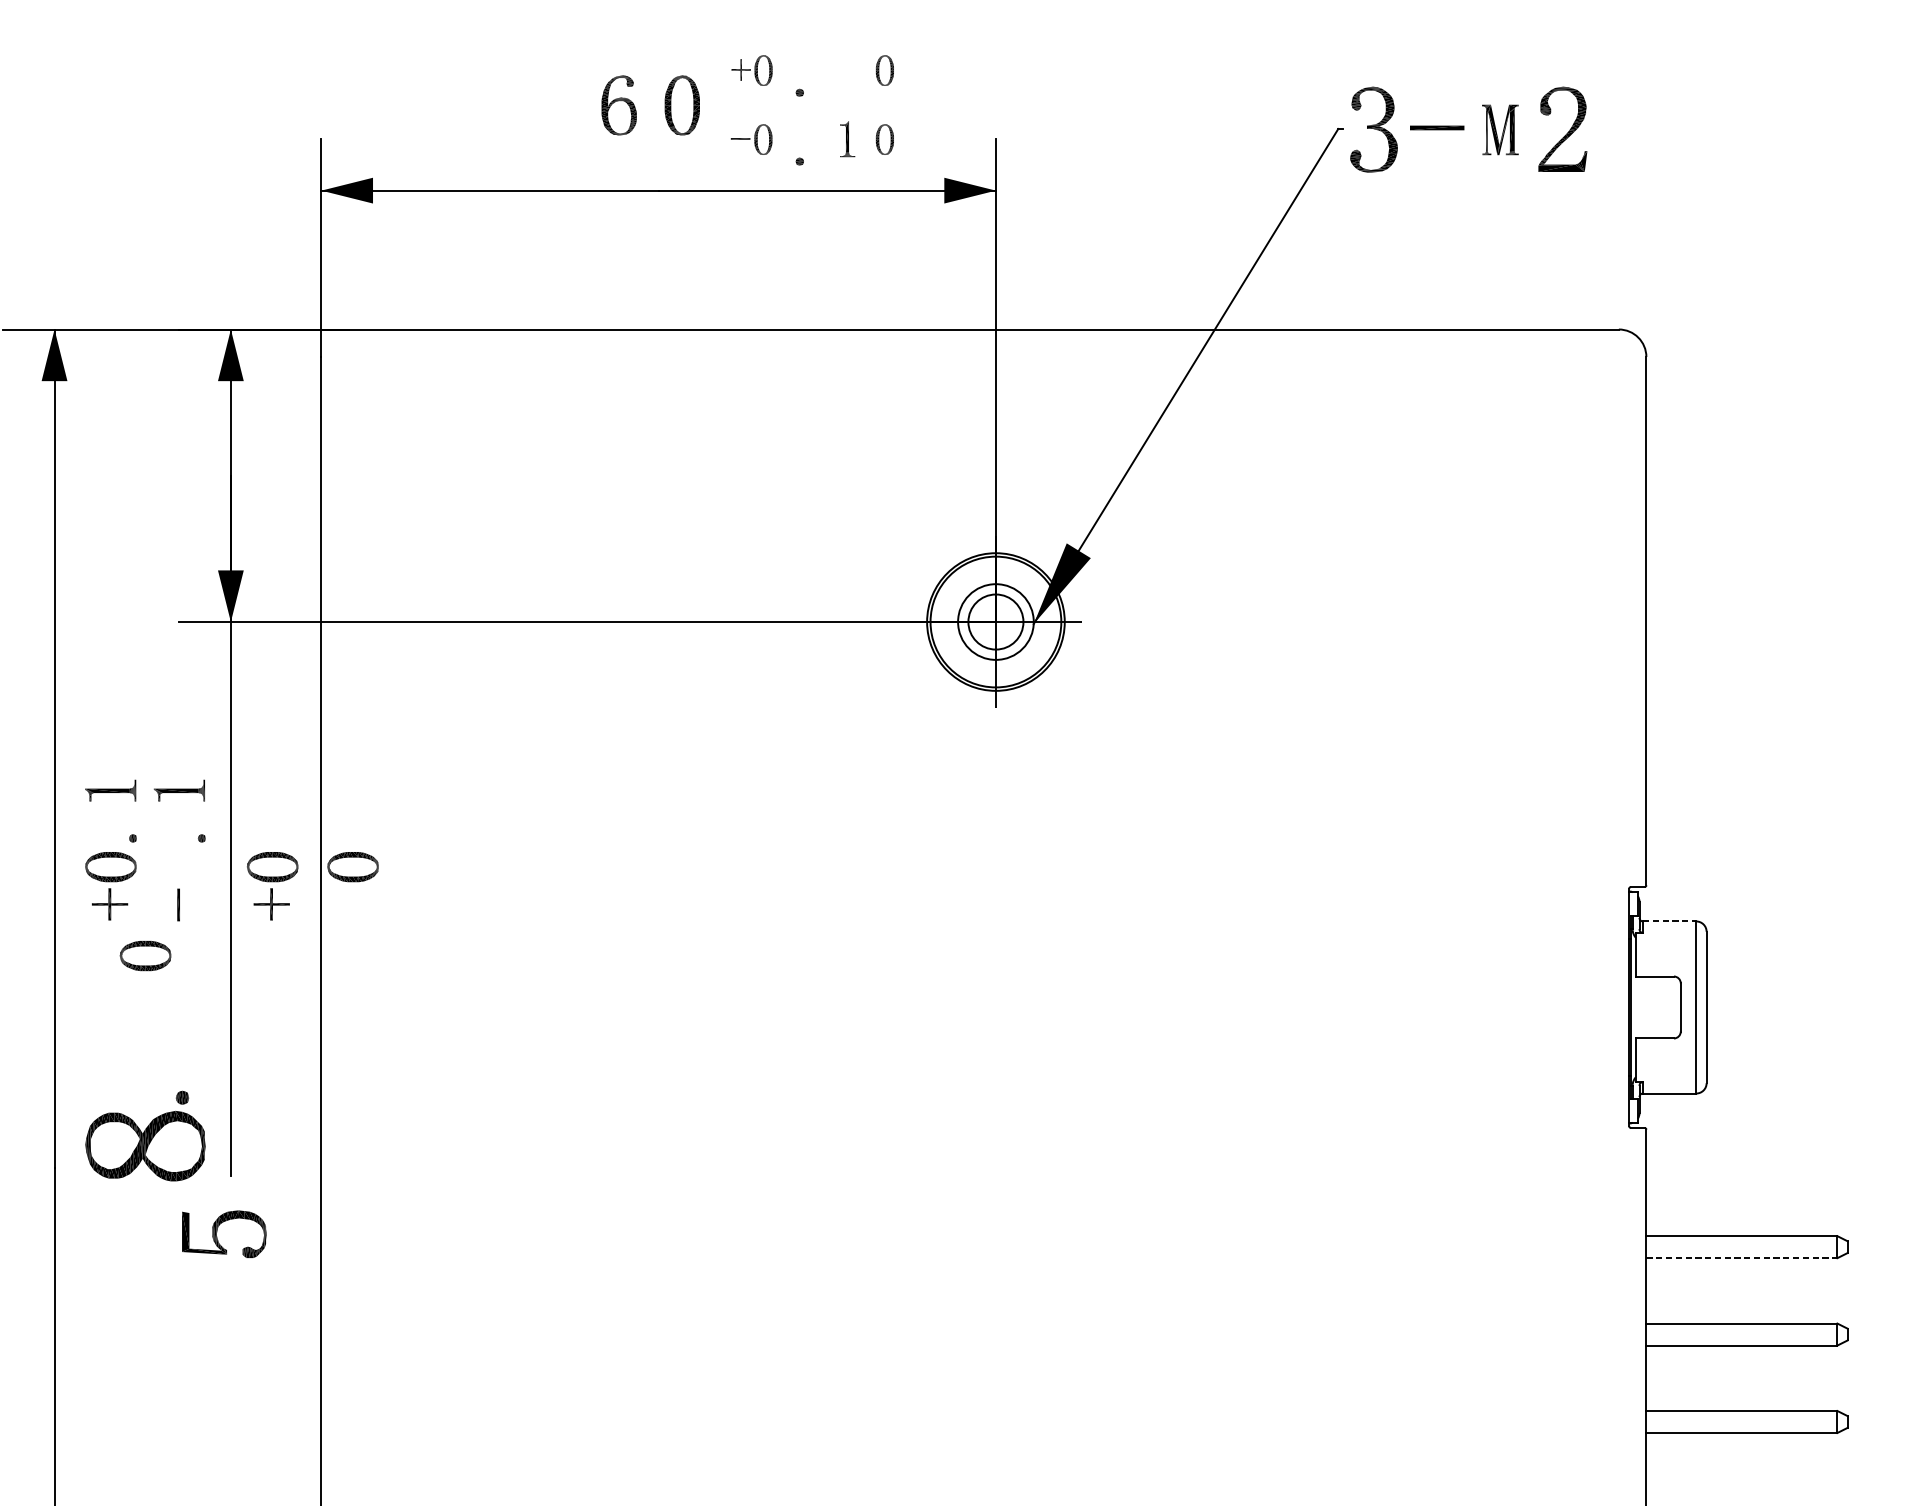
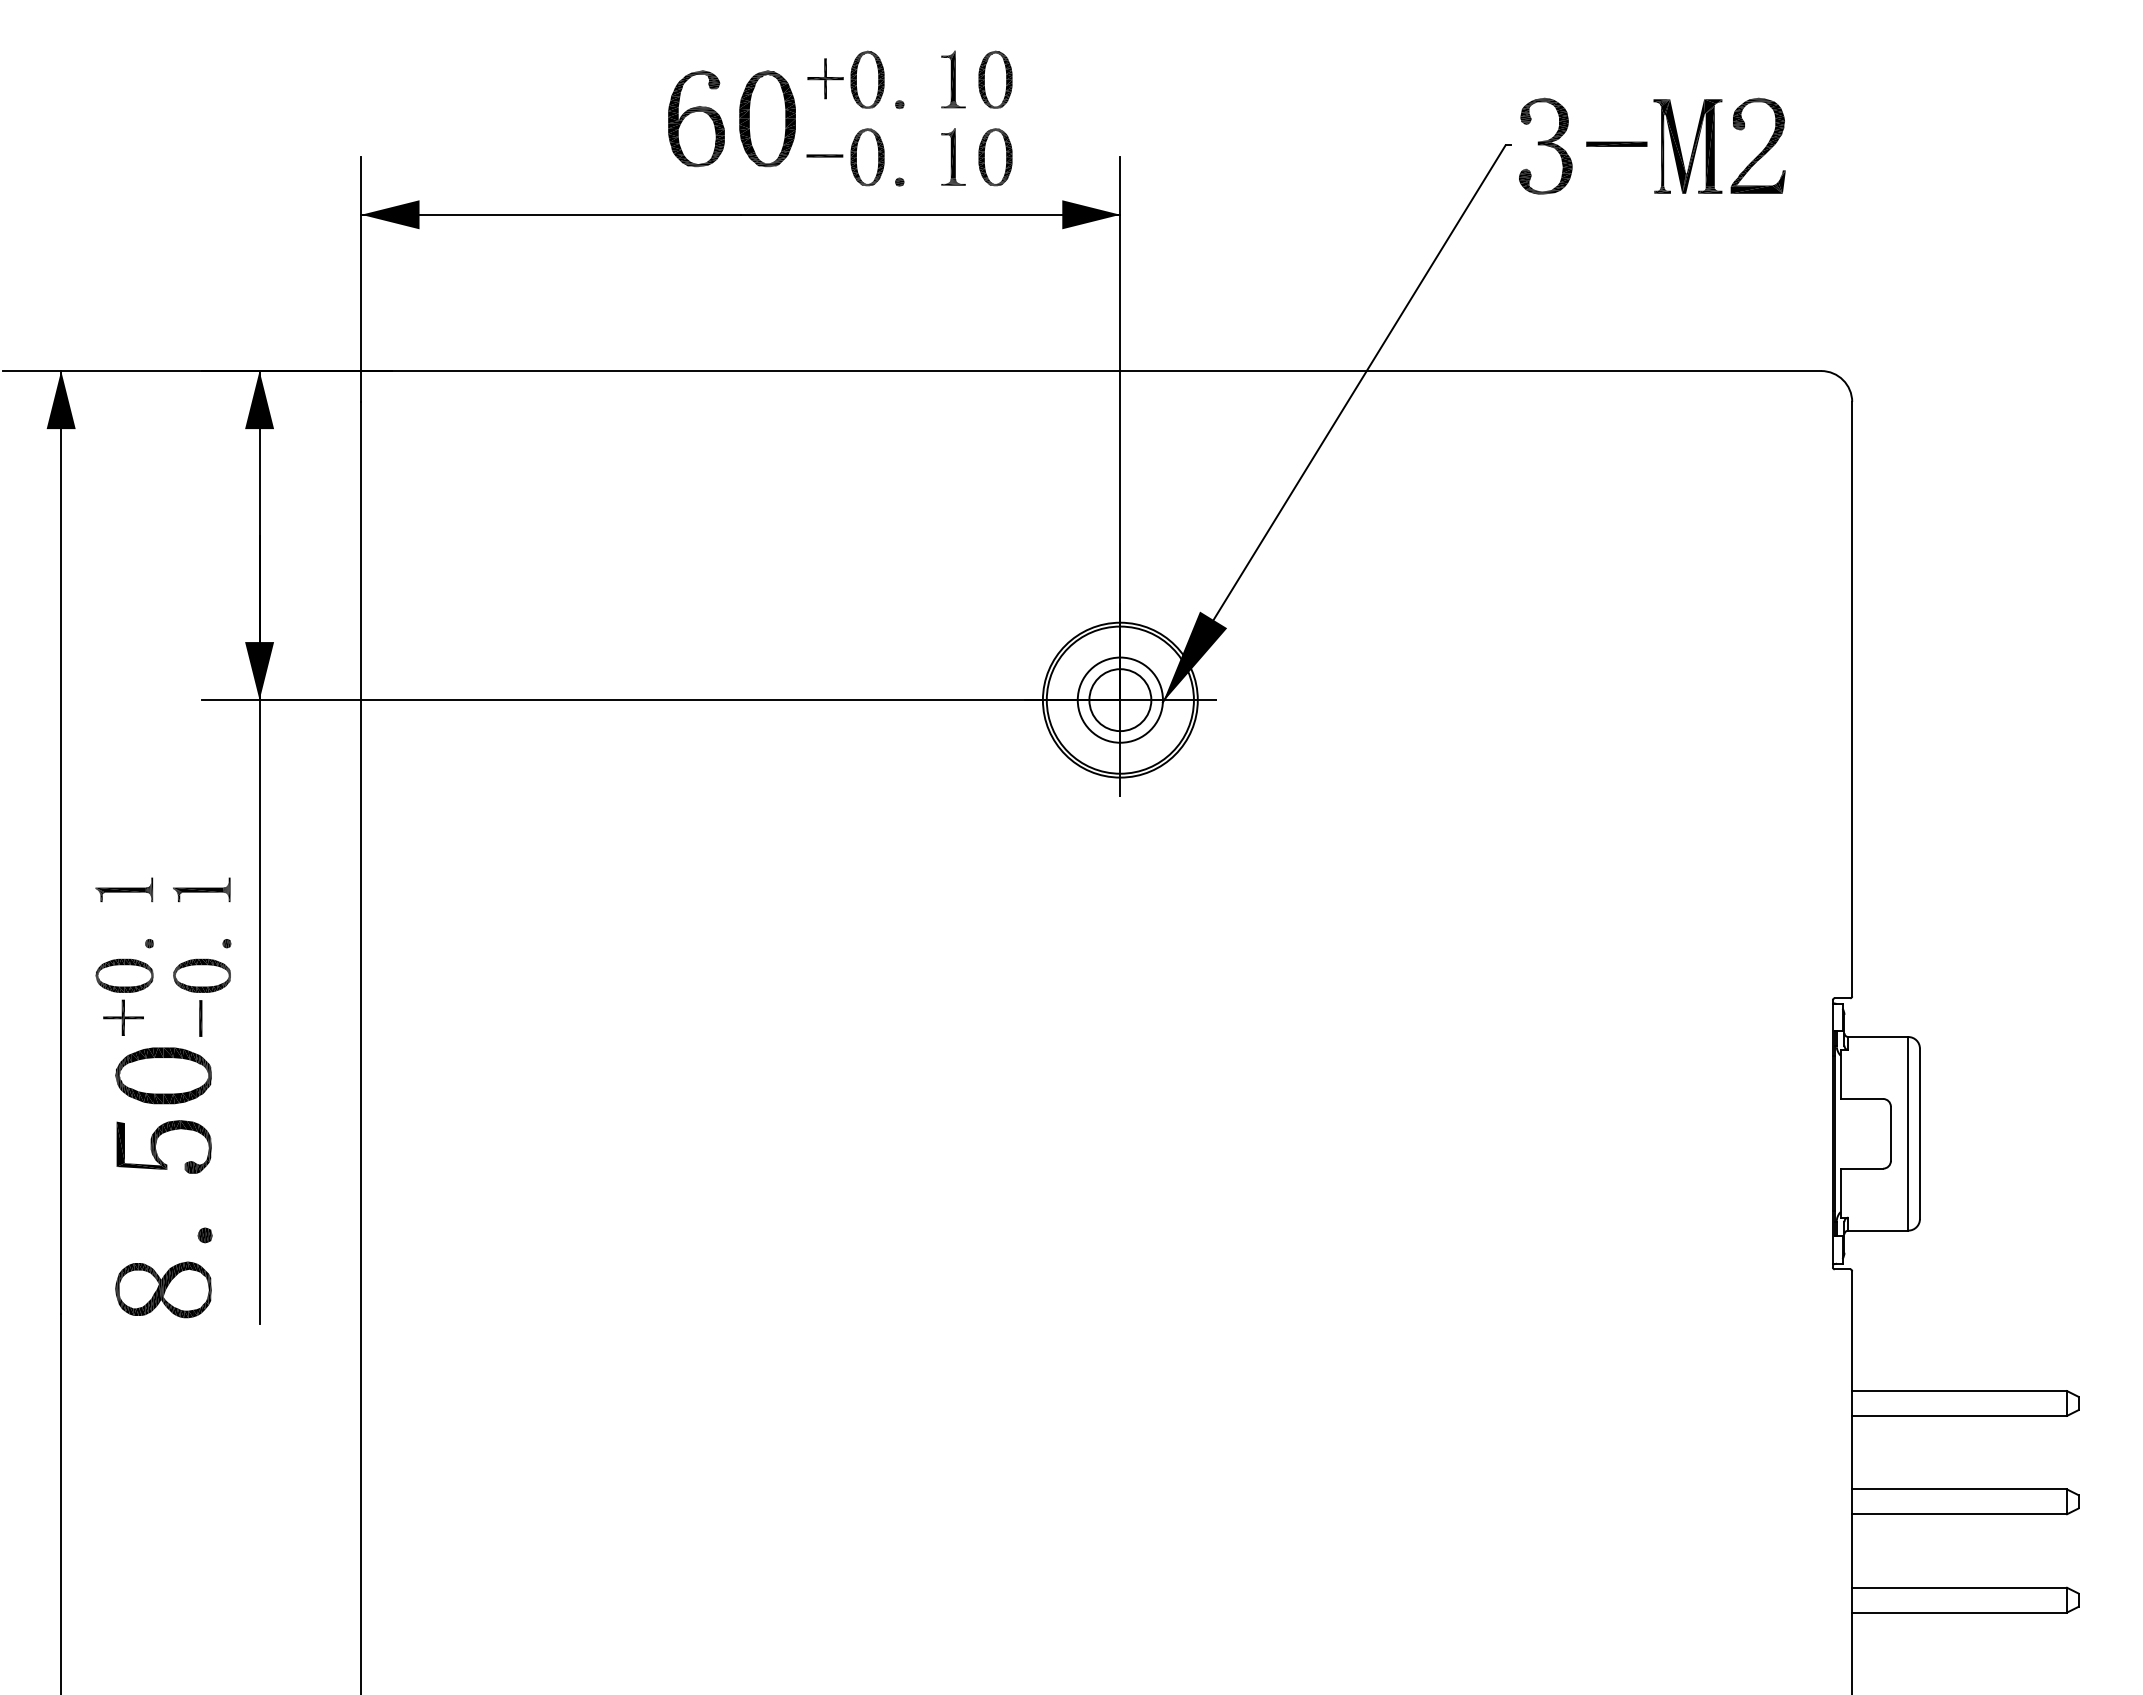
part: (751, 70) -> (845, 79), size x1.67
part: (847, 70) -> (953, 79), added
part: (884, 70) -> (995, 79), size x1.67
part: (619, 105) -> (696, 118), size x1.43
part: (682, 105) -> (767, 118), size x1.43
part: (1500, 129) -> (1687, 146), size x1.67
part: (847, 138) -> (953, 156), size x1.43
part: (751, 139) -> (845, 157), size x1.67
part: (884, 139) -> (995, 157), size x1.67
part: (352, 866) -> (201, 975), moved
part: (272, 885) -> (306, 996), removed
line: (1669, 921) -> (1878, 1037), dashed -> solid
part: (145, 955) -> (163, 1075), size x1.67
part: (145, 1145) -> (163, 1289), size x0.71
part: (217, 1232) -> (156, 1144), moved
line: (1742, 1257) -> (1960, 1415), dashed -> solid

